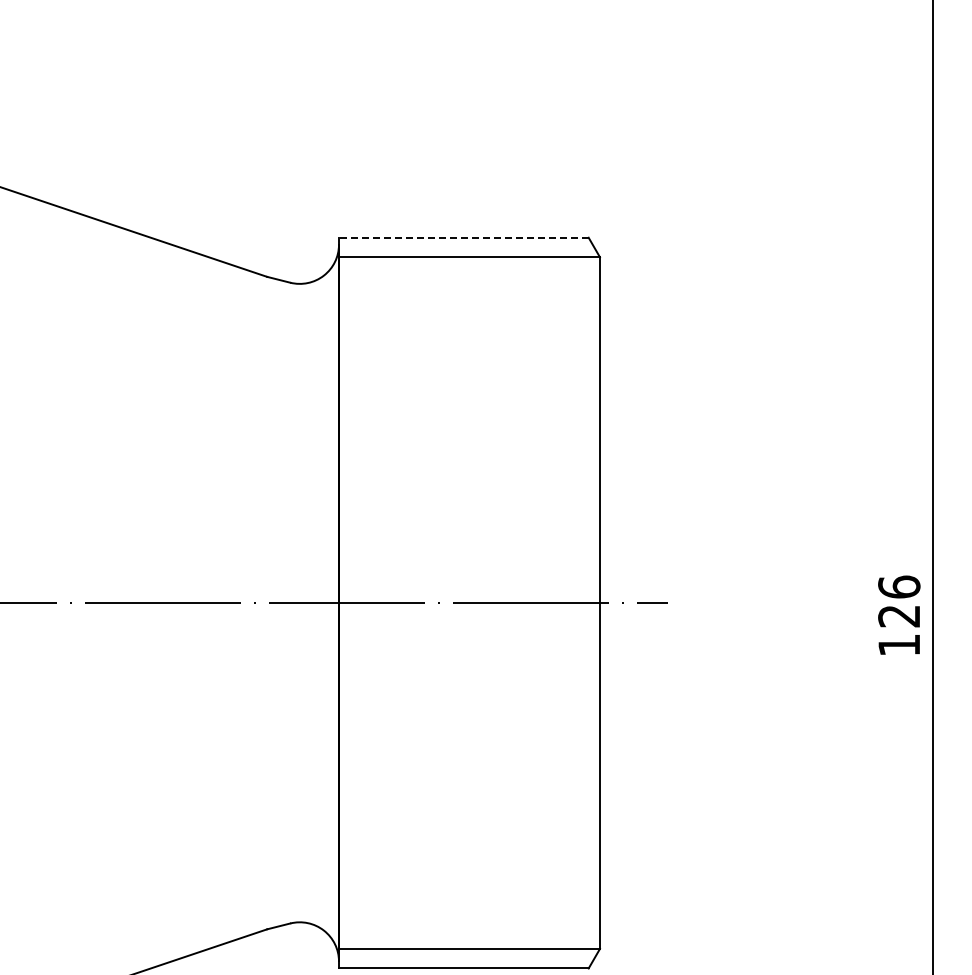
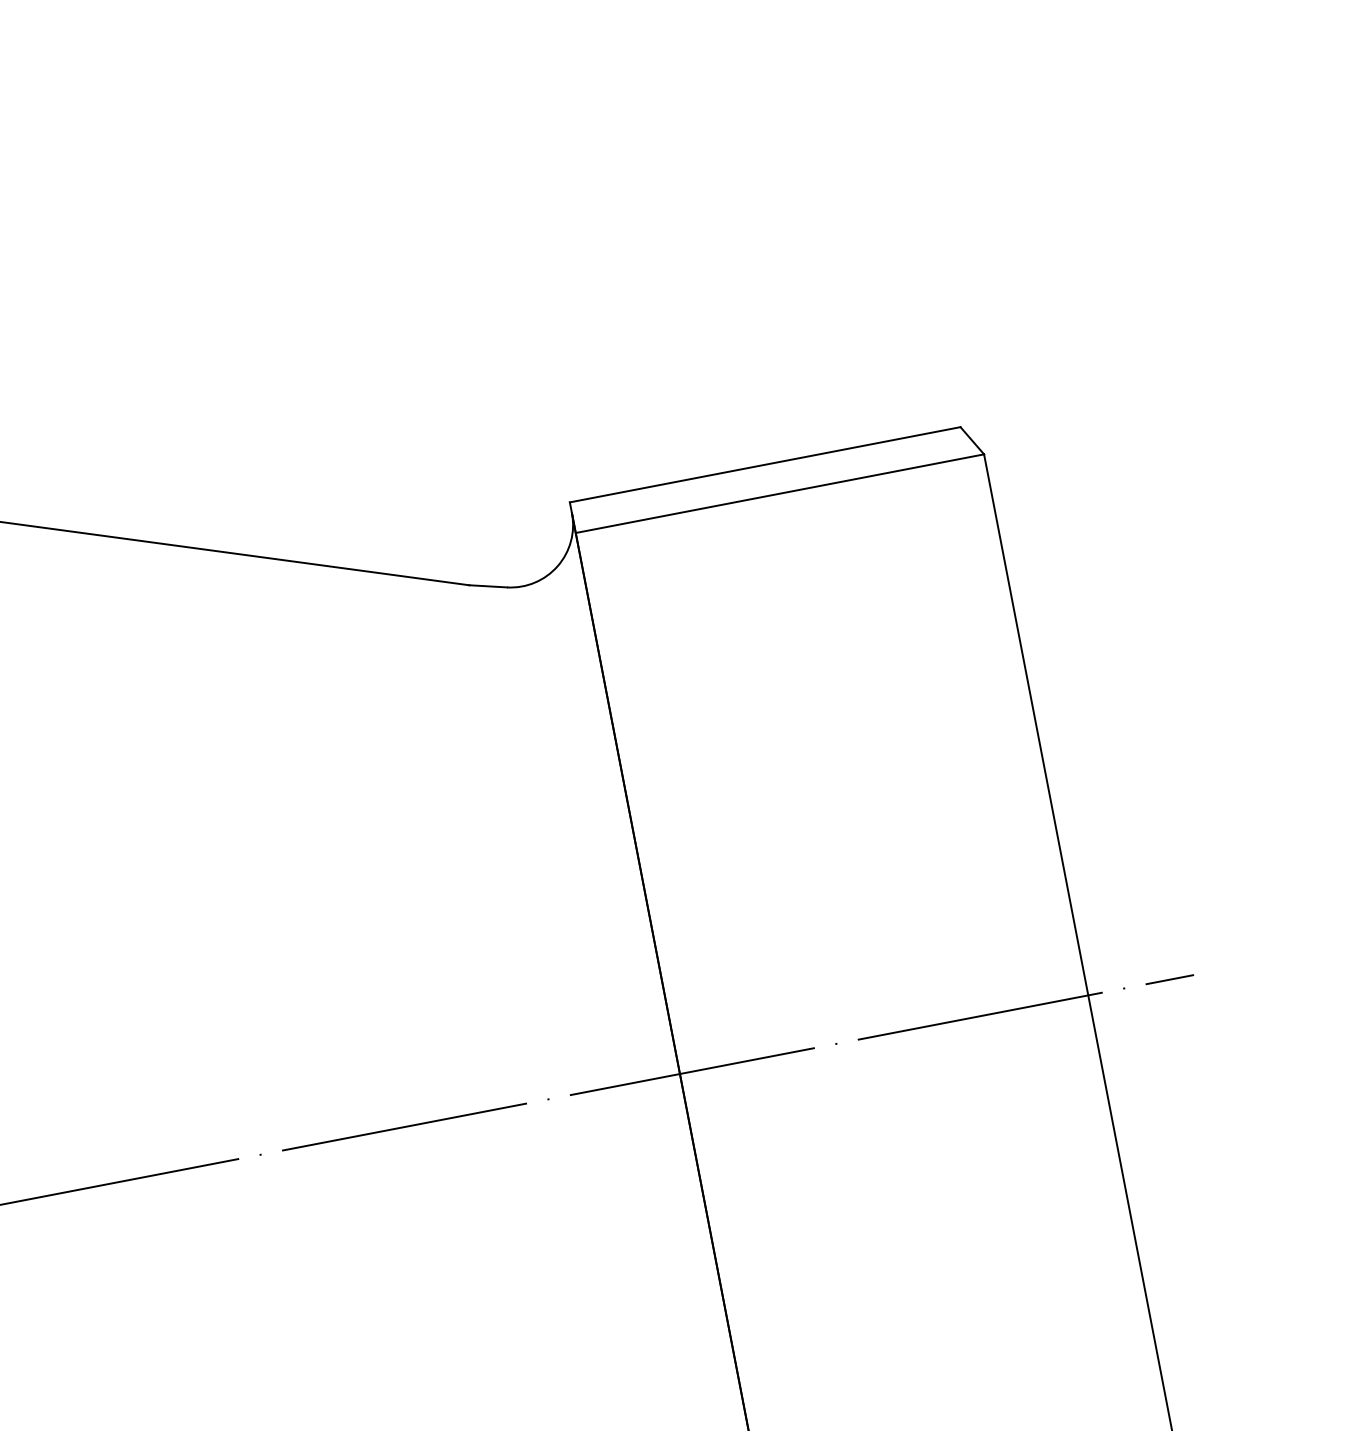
line: (463, 237) -> (764, 464), dashed -> solid

